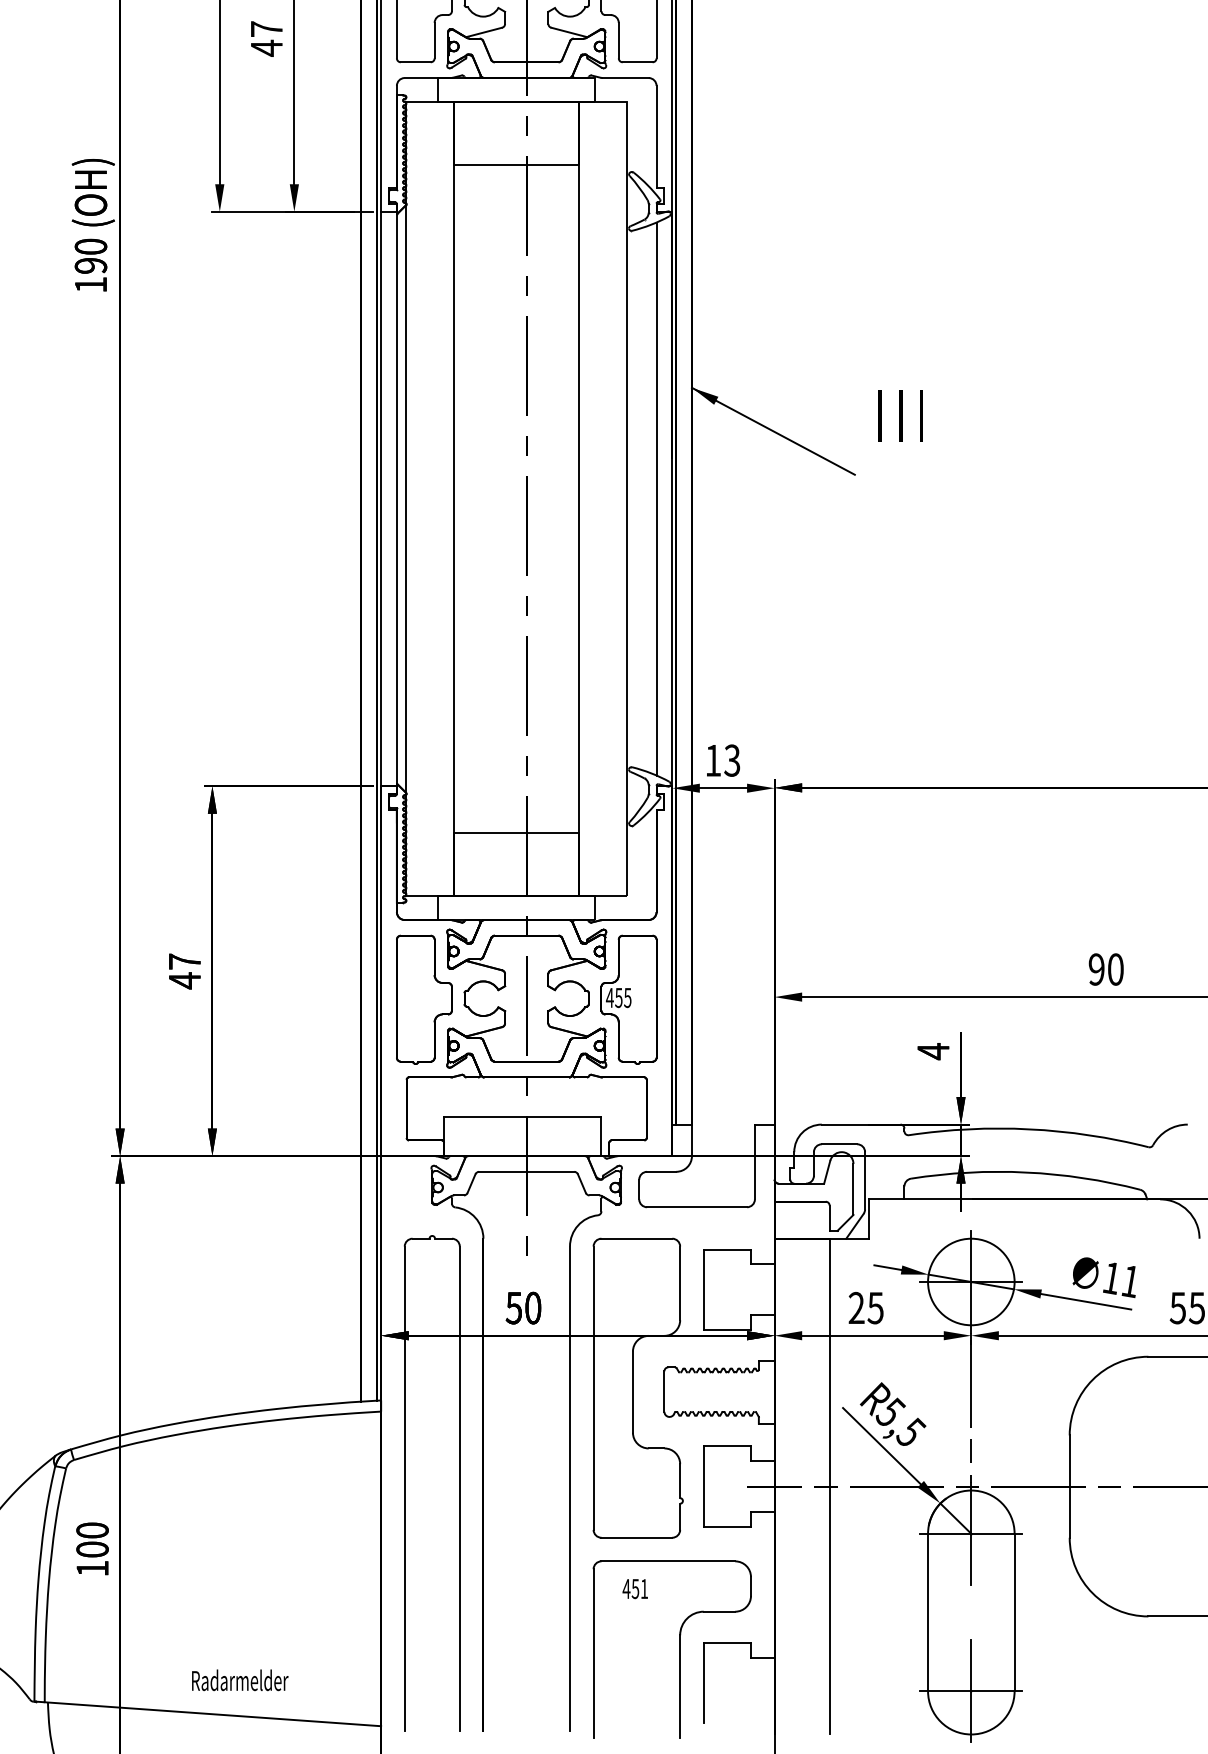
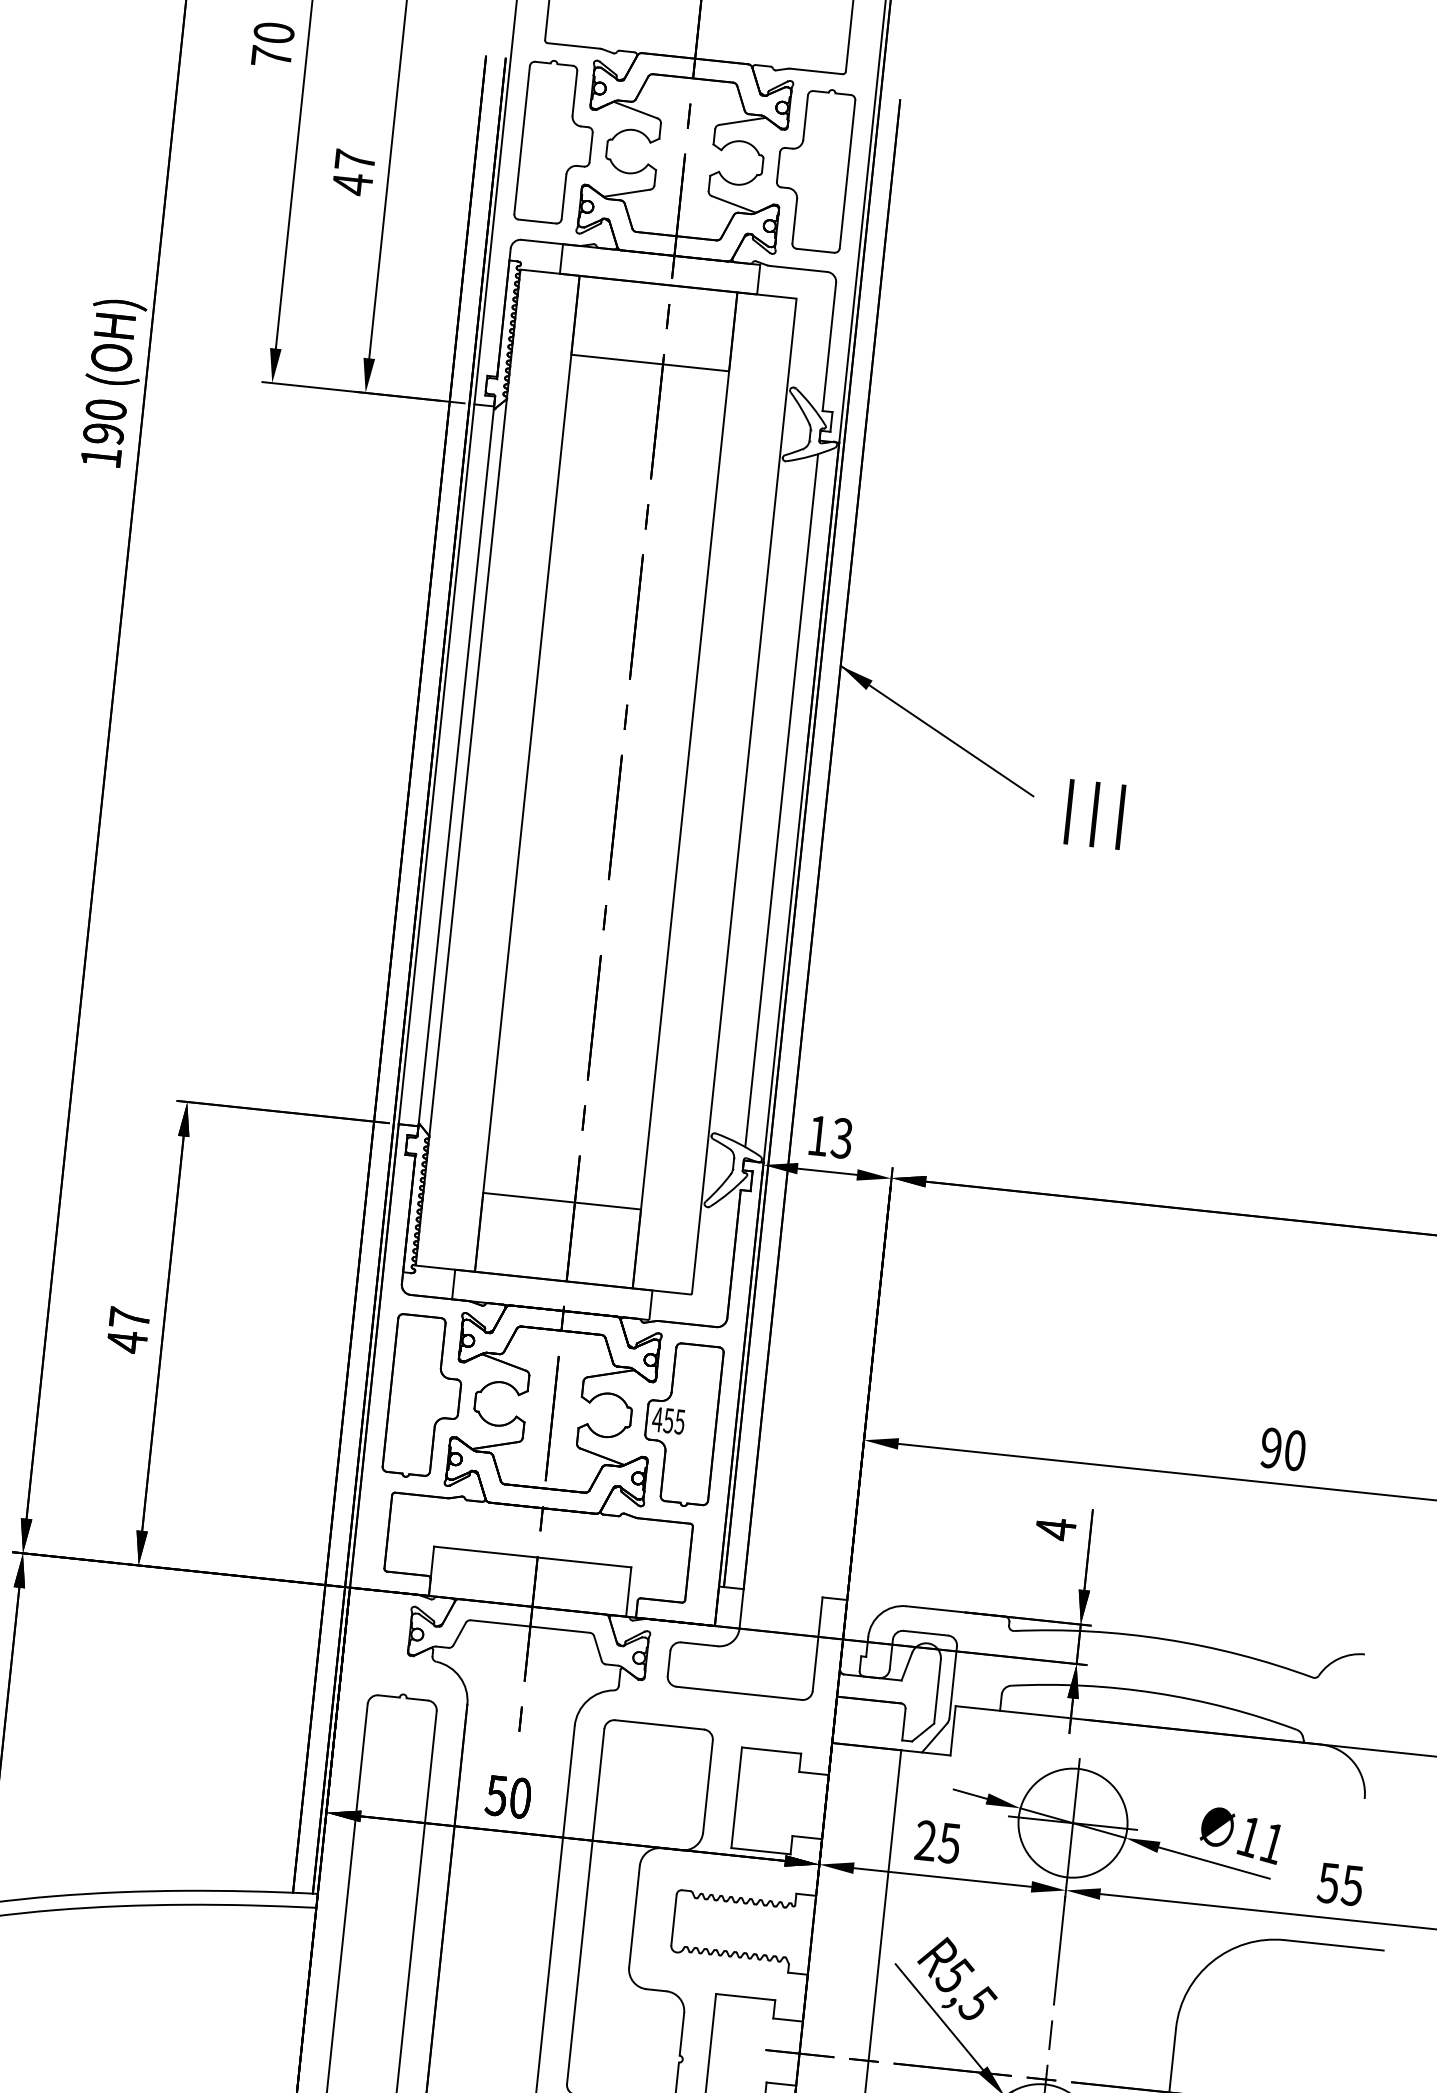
text: (900, 415) -> (1094, 813), moved

